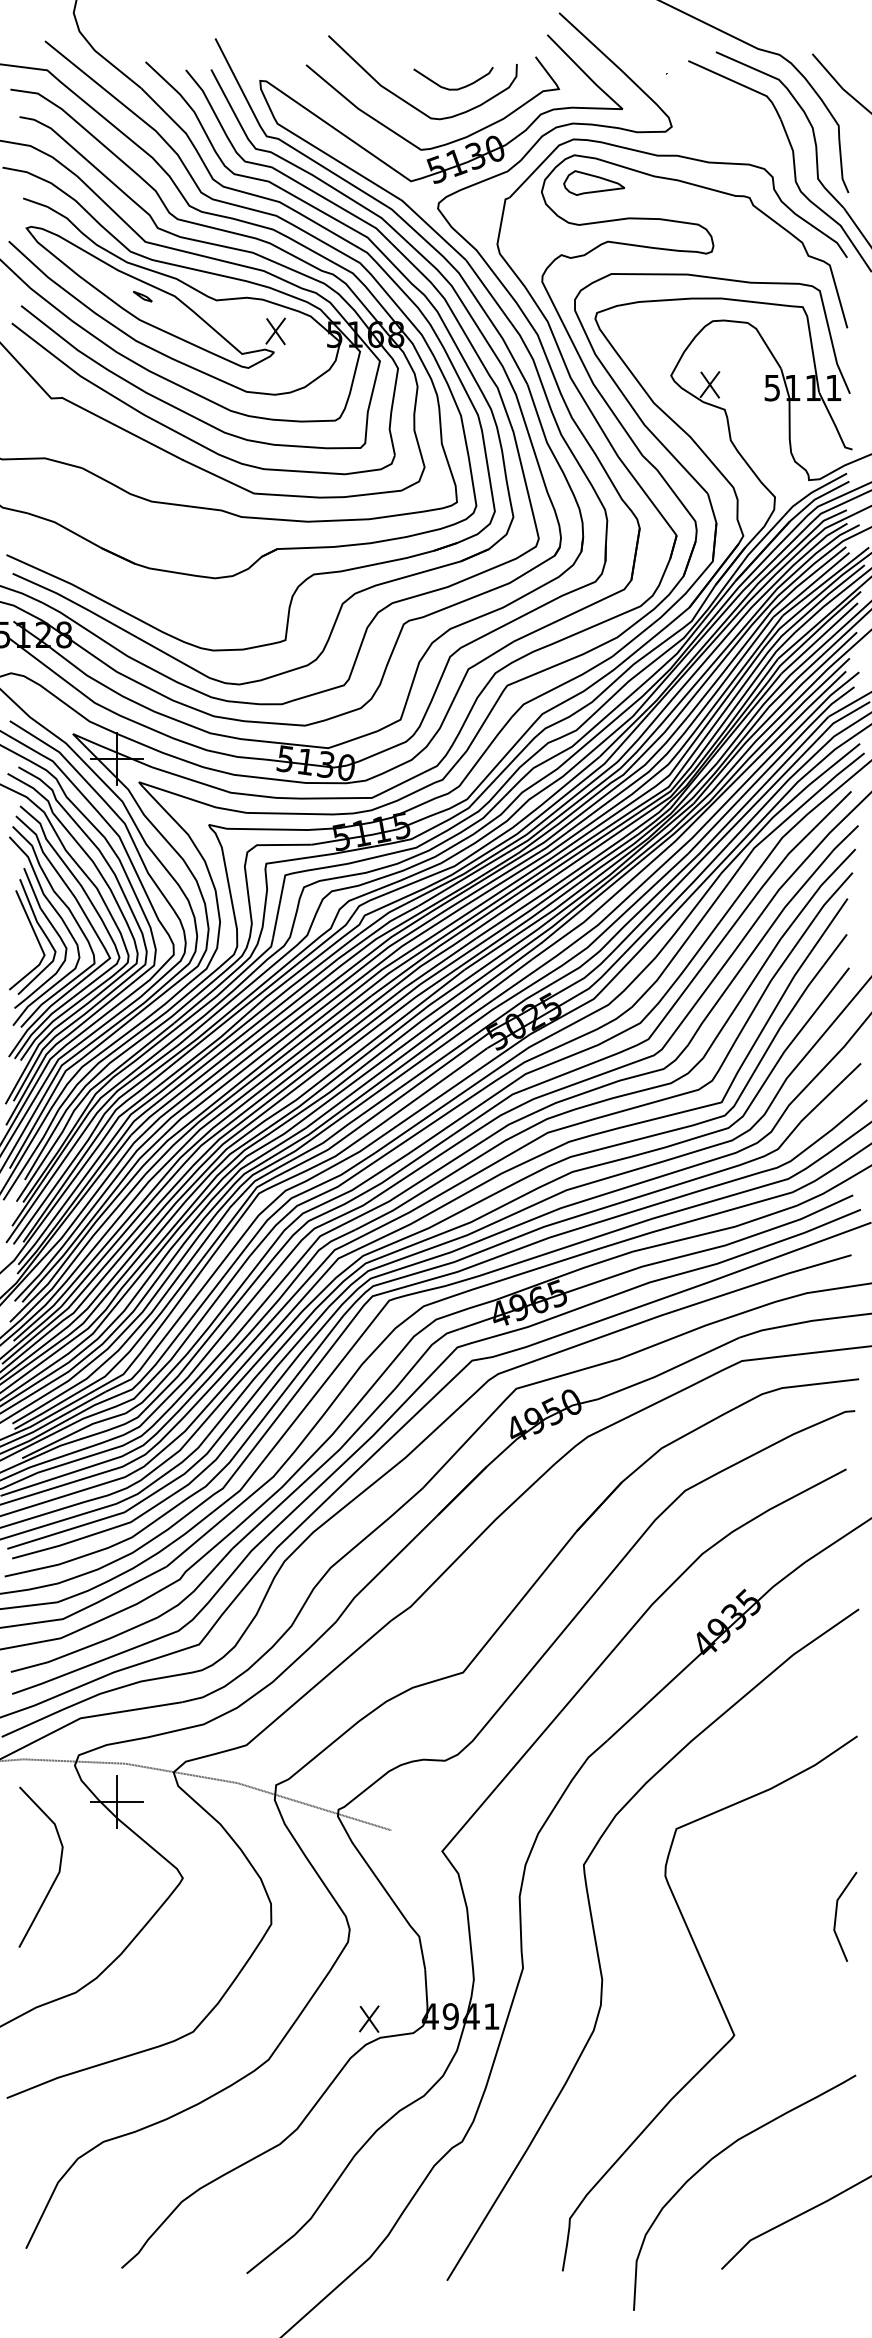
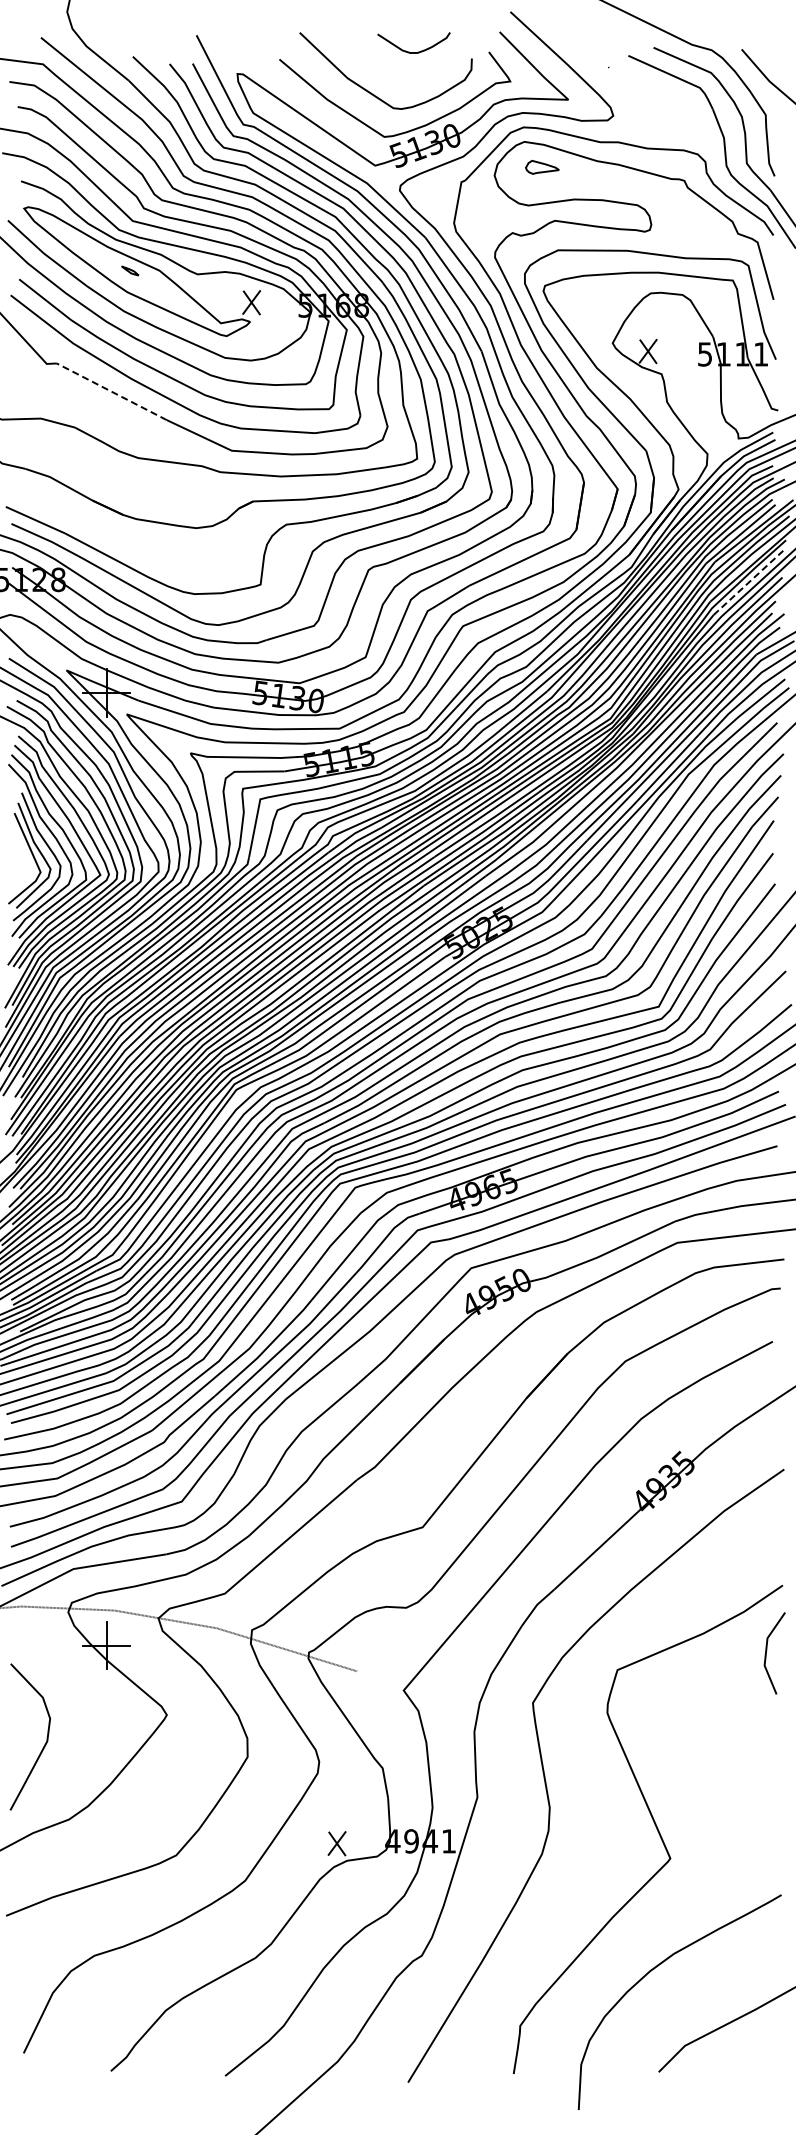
curve: (448, 88) -> (409, 51), moved
part: (594, 183) -> (542, 167), size x0.6
line: (122, 428) -> (111, 391), solid -> dashed
line: (819, 637) -> (748, 582), solid -> dashed
curve: (56, 1875) -> (44, 1744), moved
line: (837, 1913) -> (767, 1650), moved

